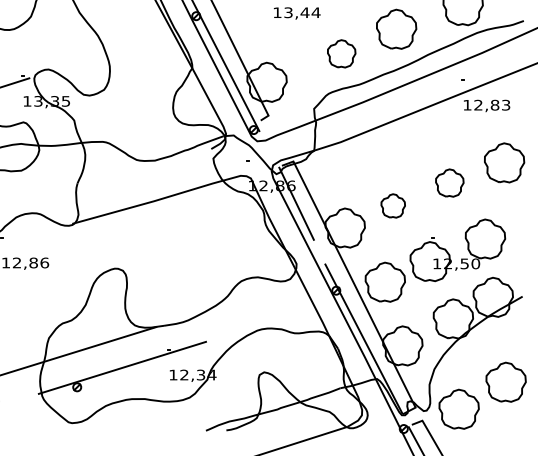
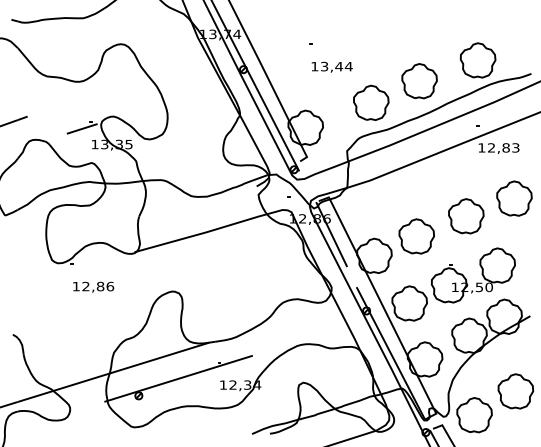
part: (341, 53) -> (371, 102), size x1.43
part: (449, 183) -> (466, 216), size x1.43
part: (393, 205) -> (416, 236), size x1.67

